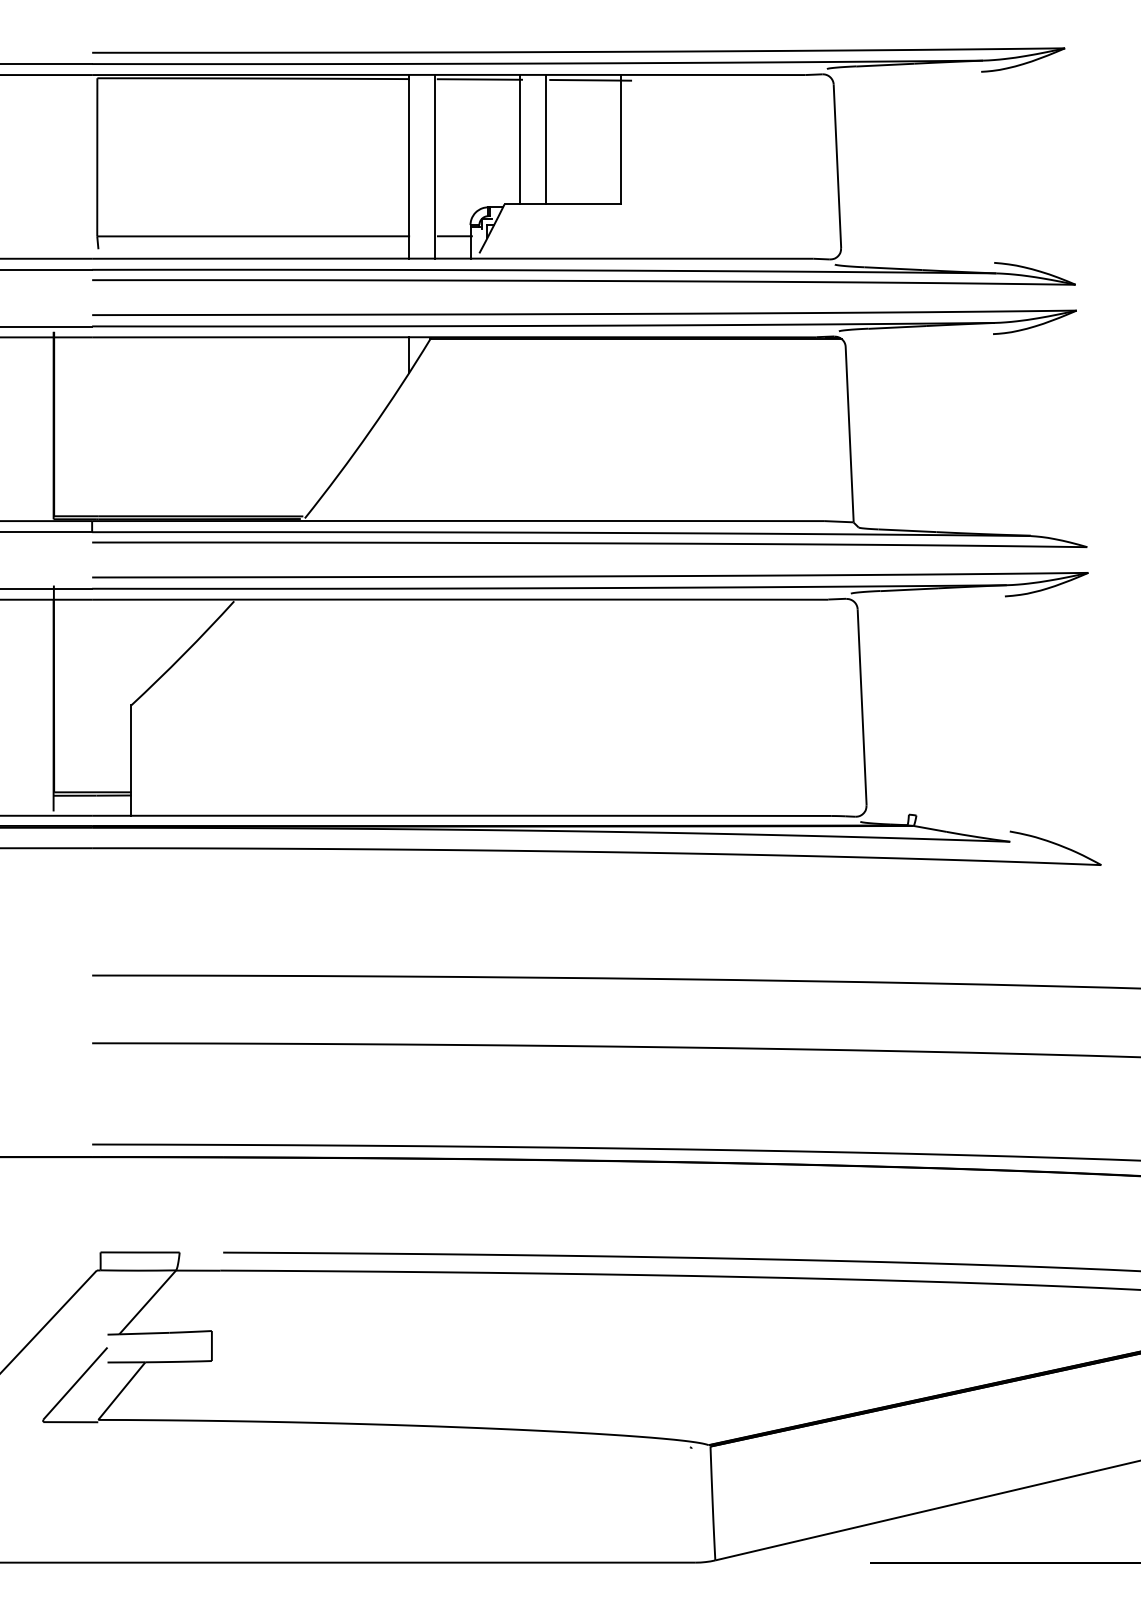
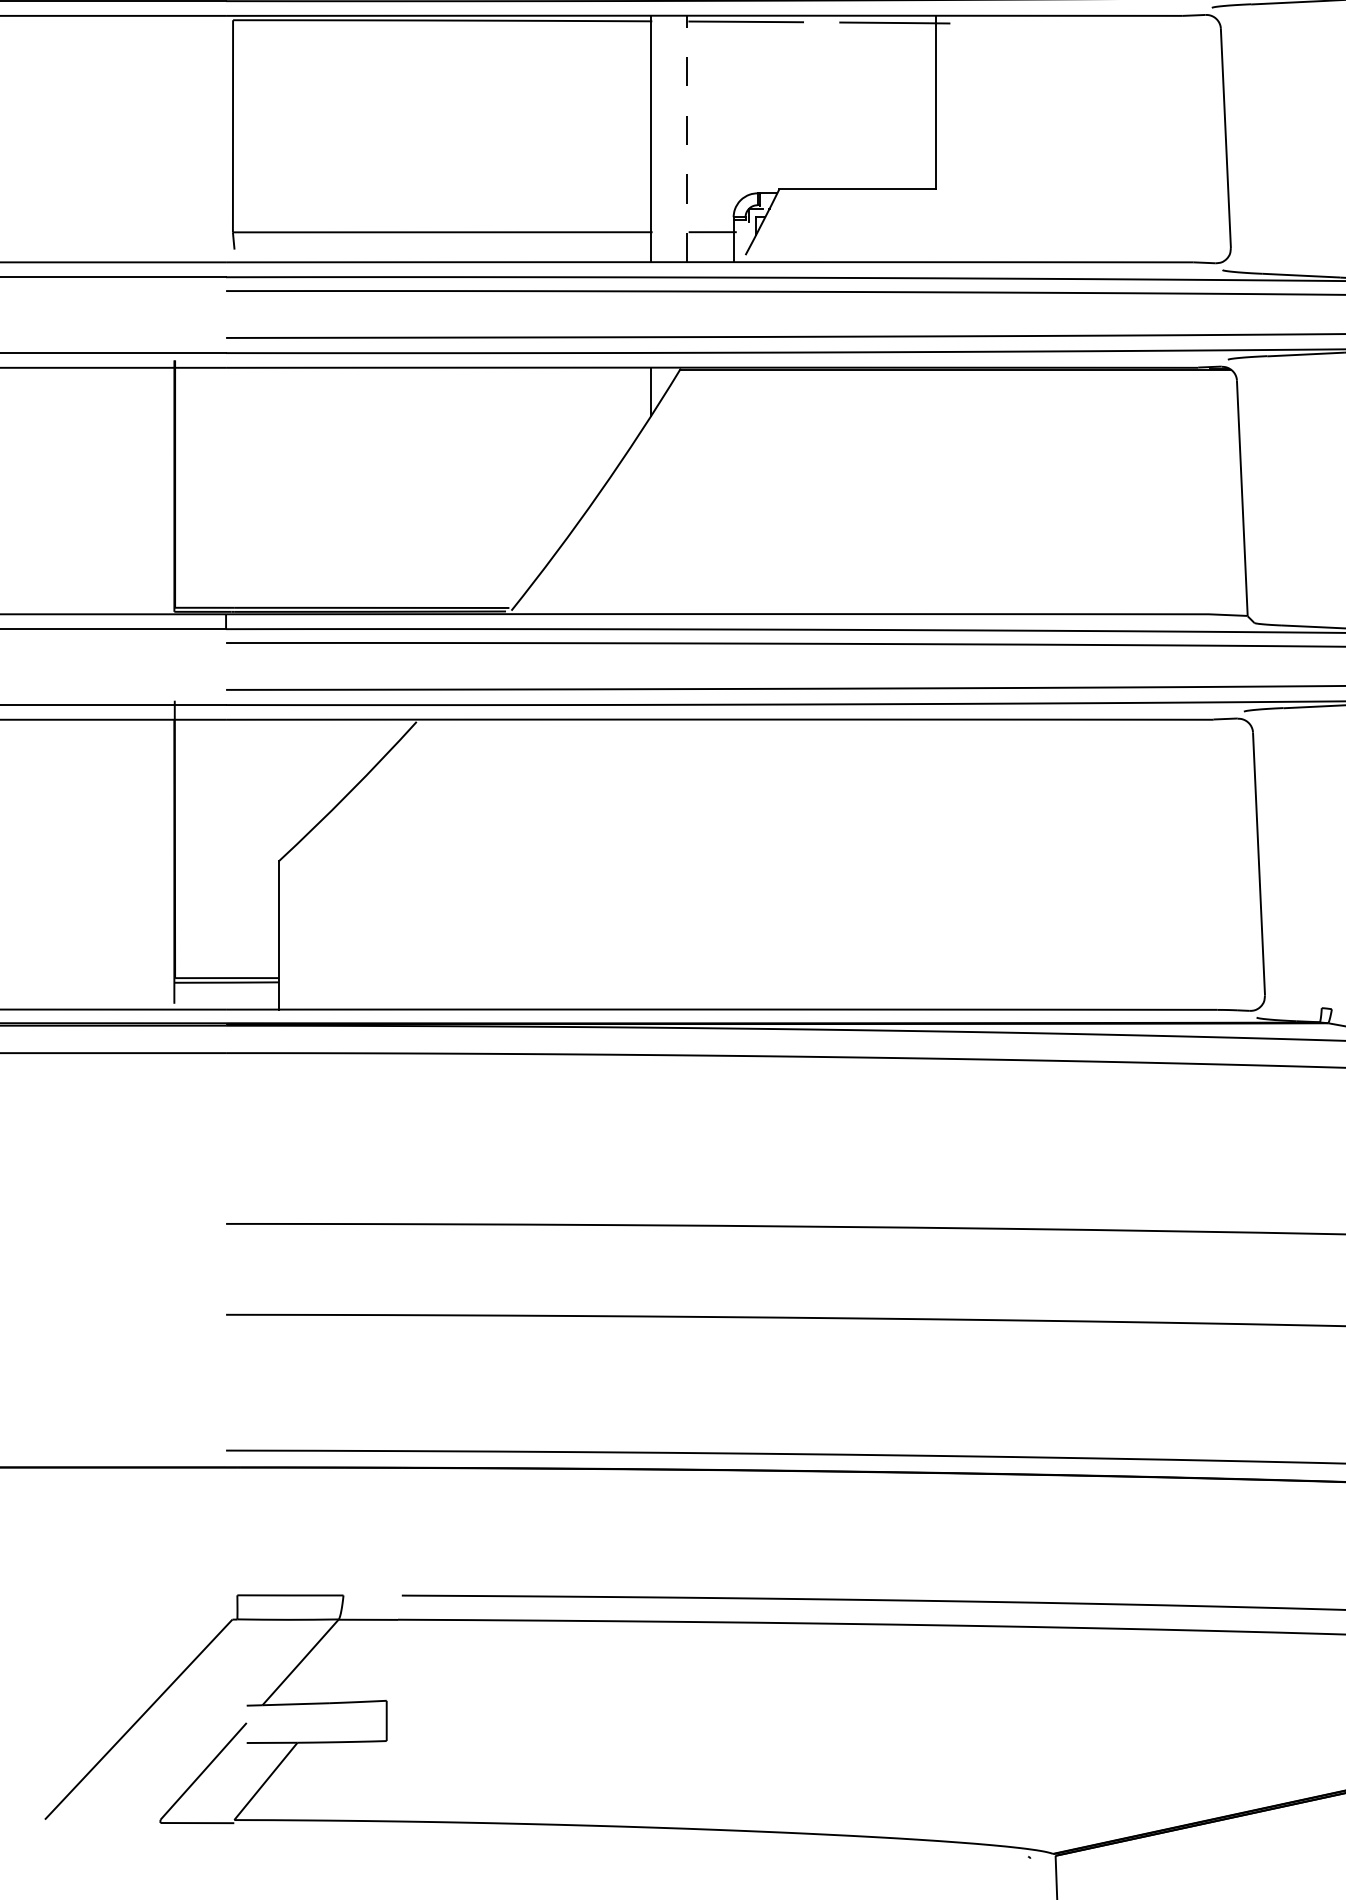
line: (520, 139) -> (800, 102), removed
line: (546, 139) -> (835, 102), removed
line: (435, 166) -> (686, 138), solid -> dashed

